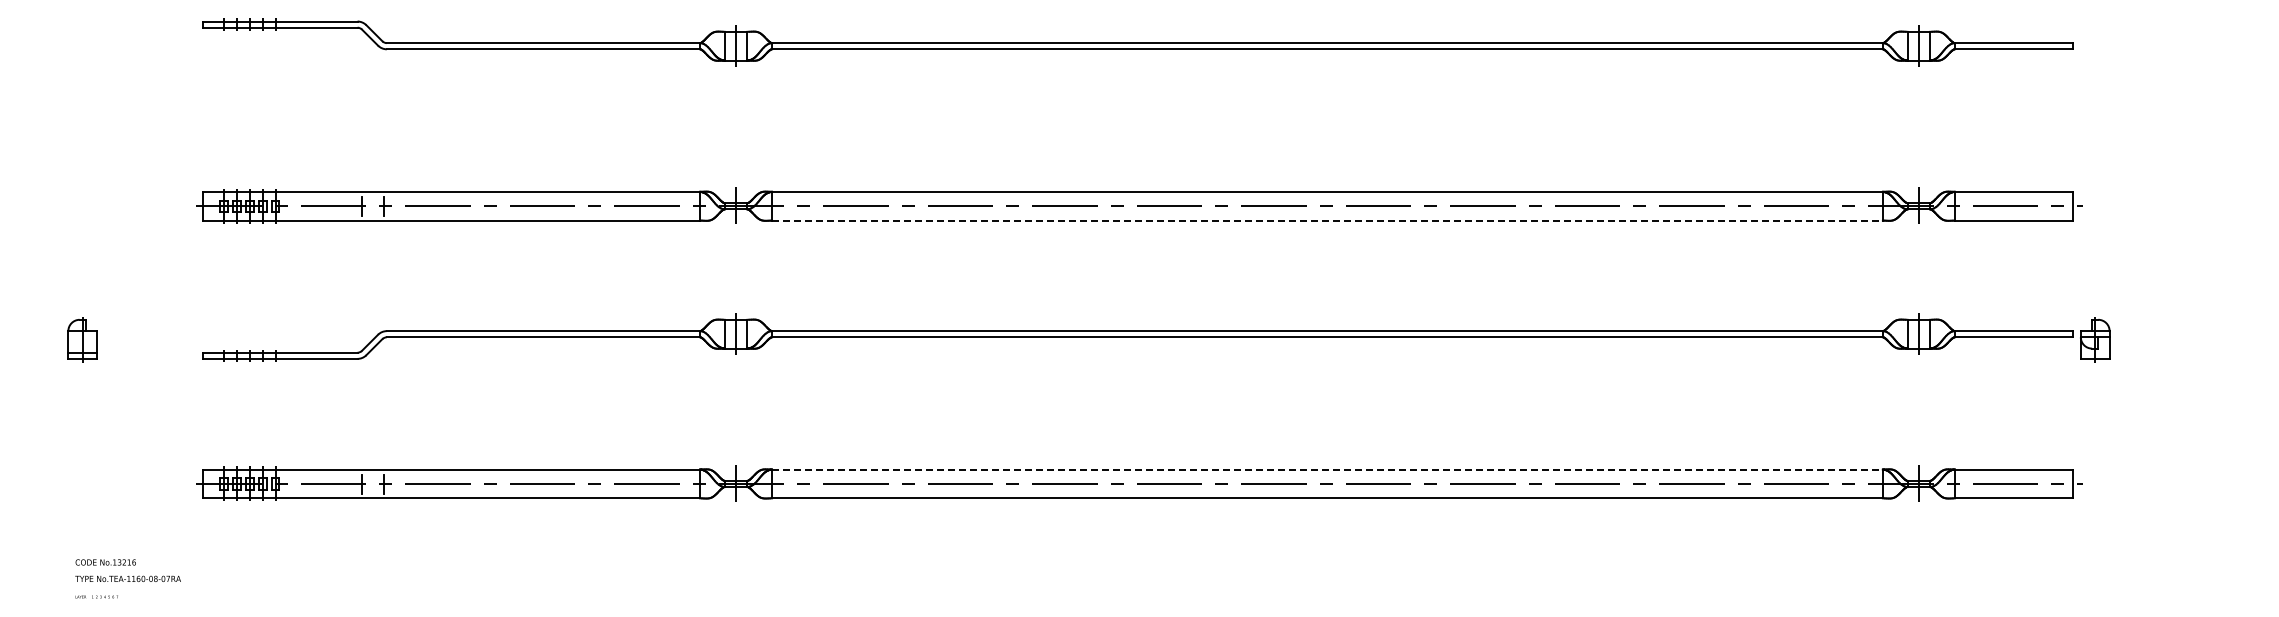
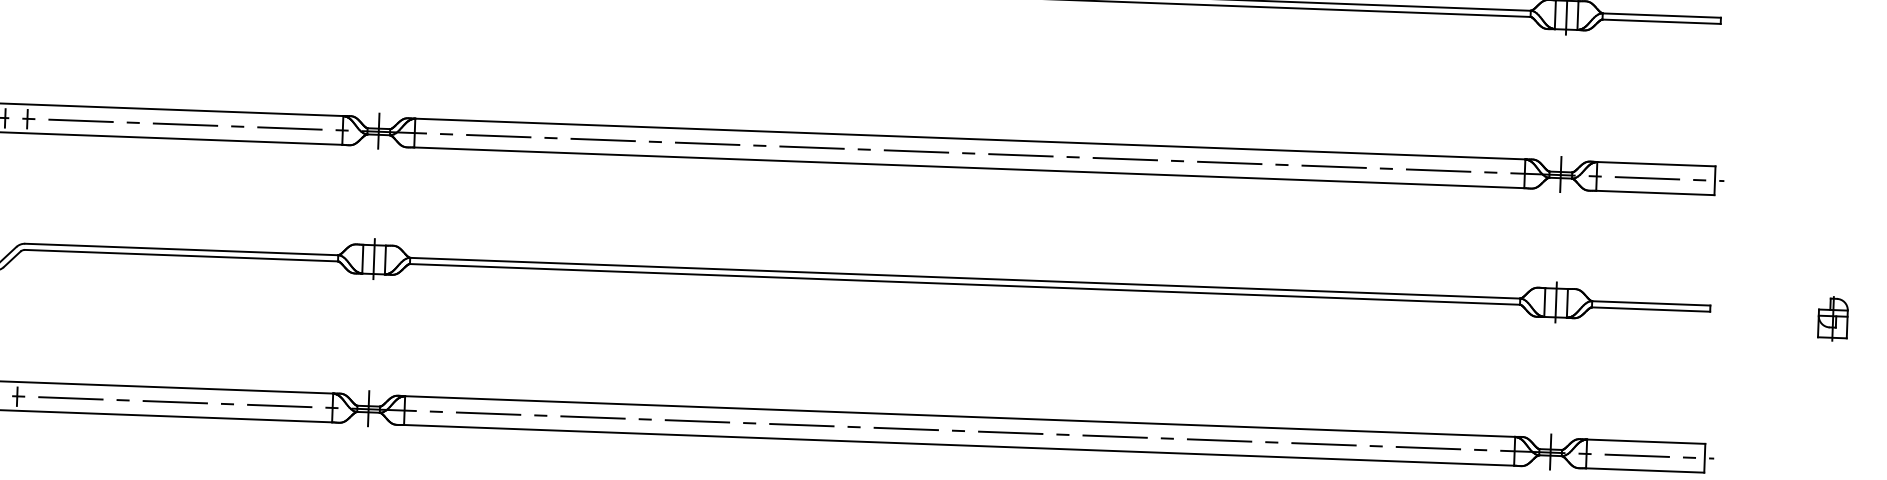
line: (1327, 220) -> (969, 167), dashed -> solid
part: (2095, 339) -> (1833, 318), moved
line: (1327, 469) -> (960, 416), dashed -> solid

